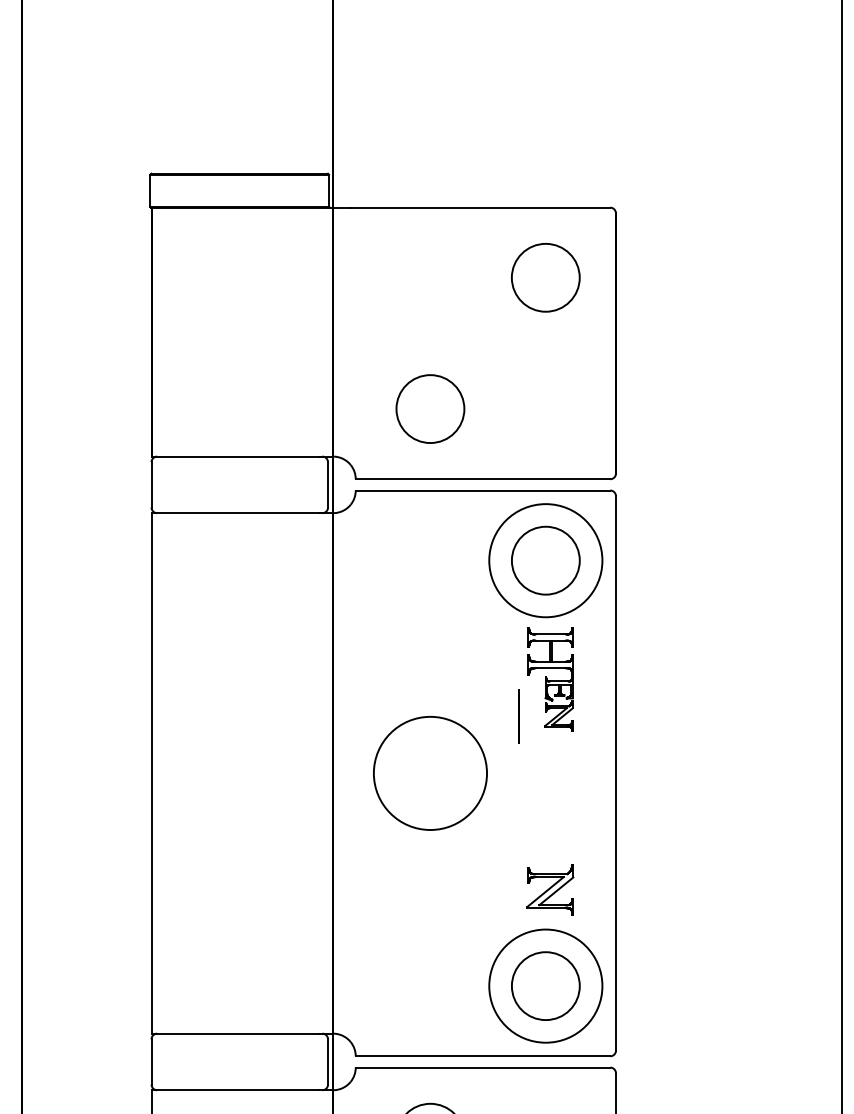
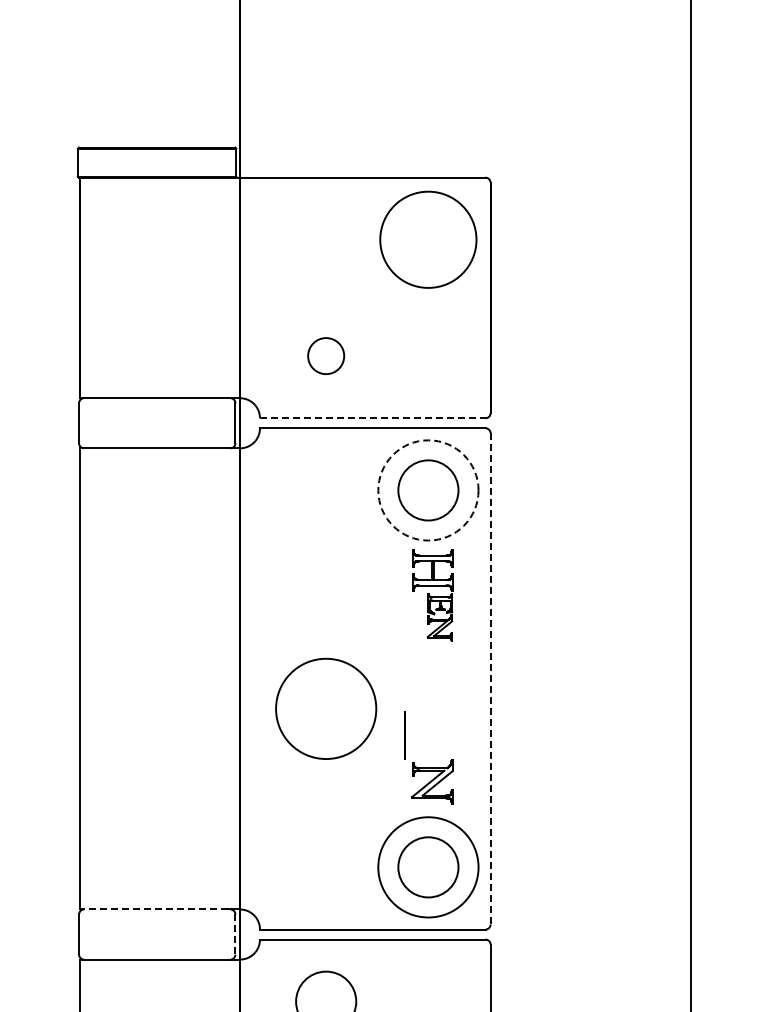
circle: (545, 277) -> (428, 239), size x1.6
circle: (430, 409) -> (326, 356), size x0.6
line: (482, 479) -> (372, 418), solid -> dashed
circle: (545, 560) -> (428, 490), solid -> dashed
line: (518, 716) -> (404, 735), moved
circle: (430, 772) -> (326, 708), moved
line: (615, 772) -> (490, 678), solid -> dashed
line: (235, 1033) -> (153, 909), solid -> dashed
line: (328, 1063) -> (235, 935), solid -> dashed

